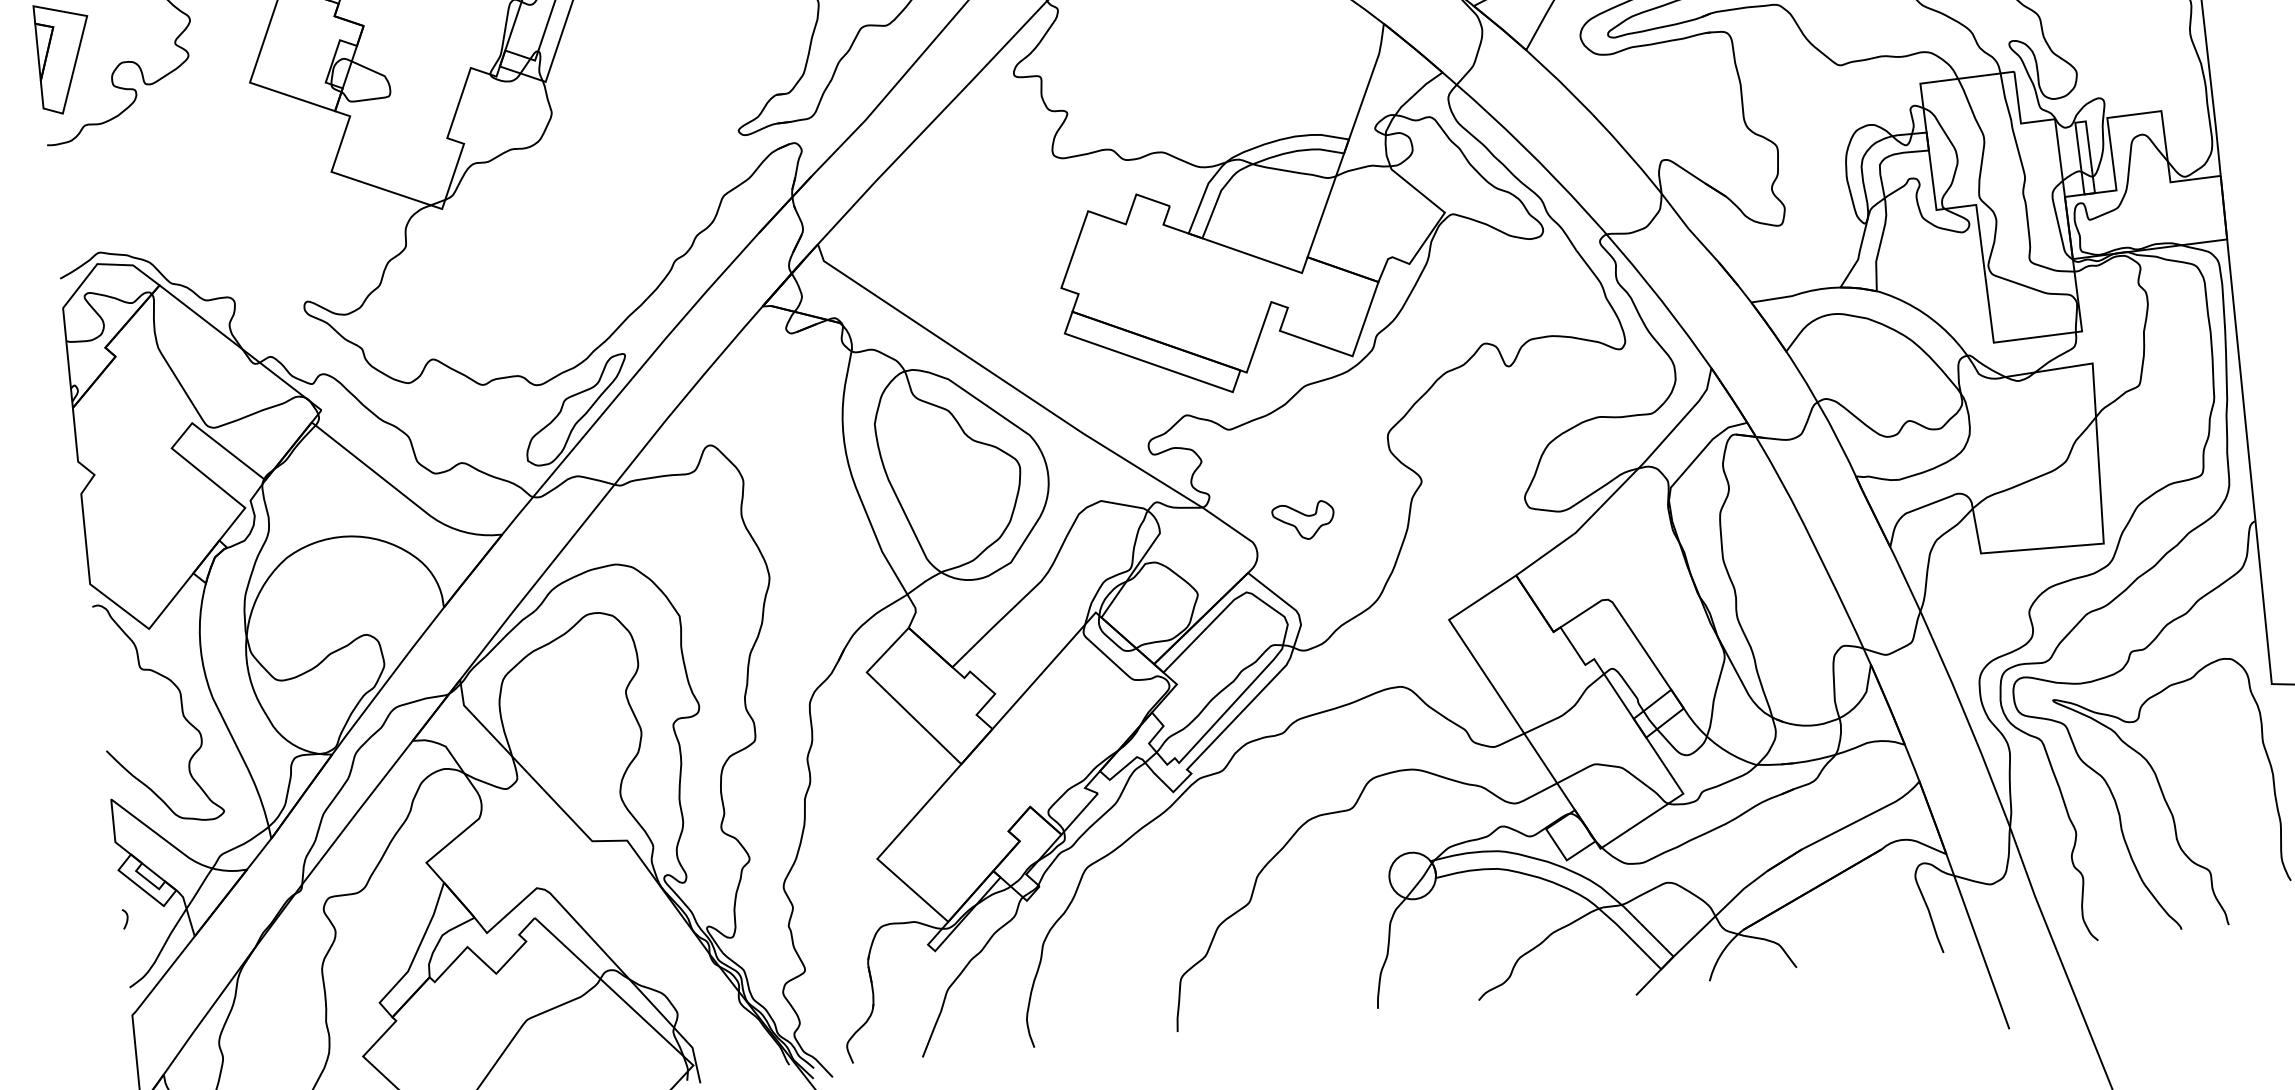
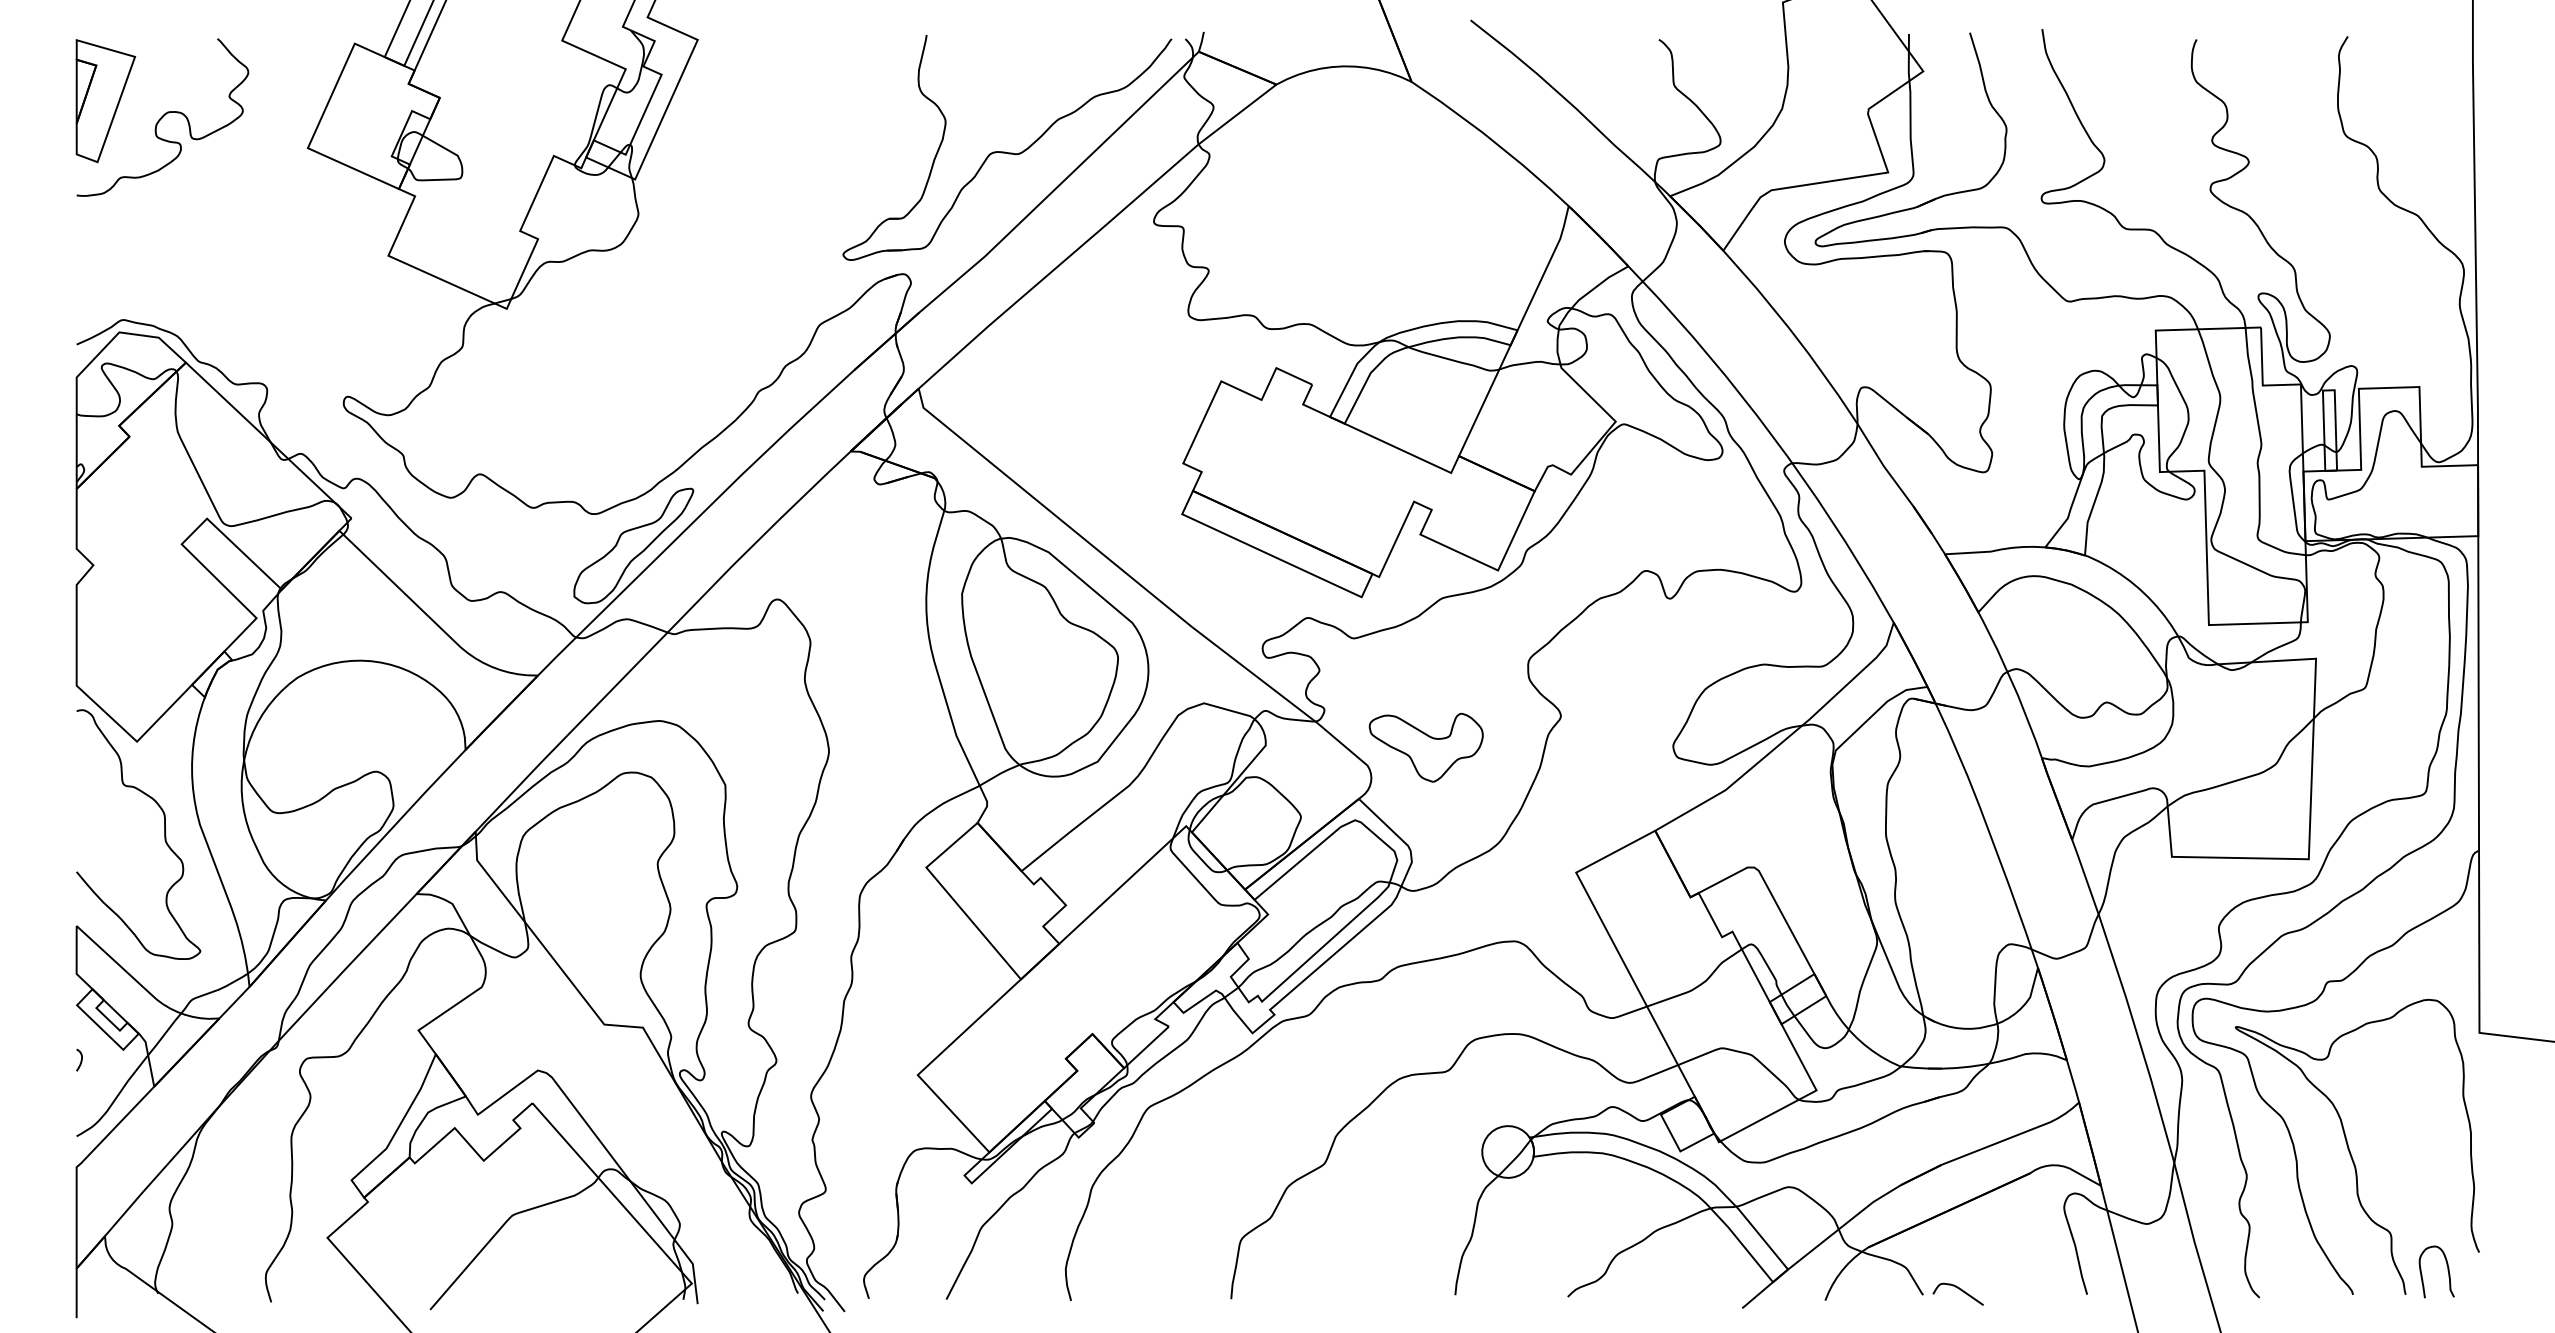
part: (1303, 521) -> (1425, 747), size x1.67
curve: (2264, 899) -> (2447, 1270), added
curve: (1827, 959) -> (1958, 1289), added

